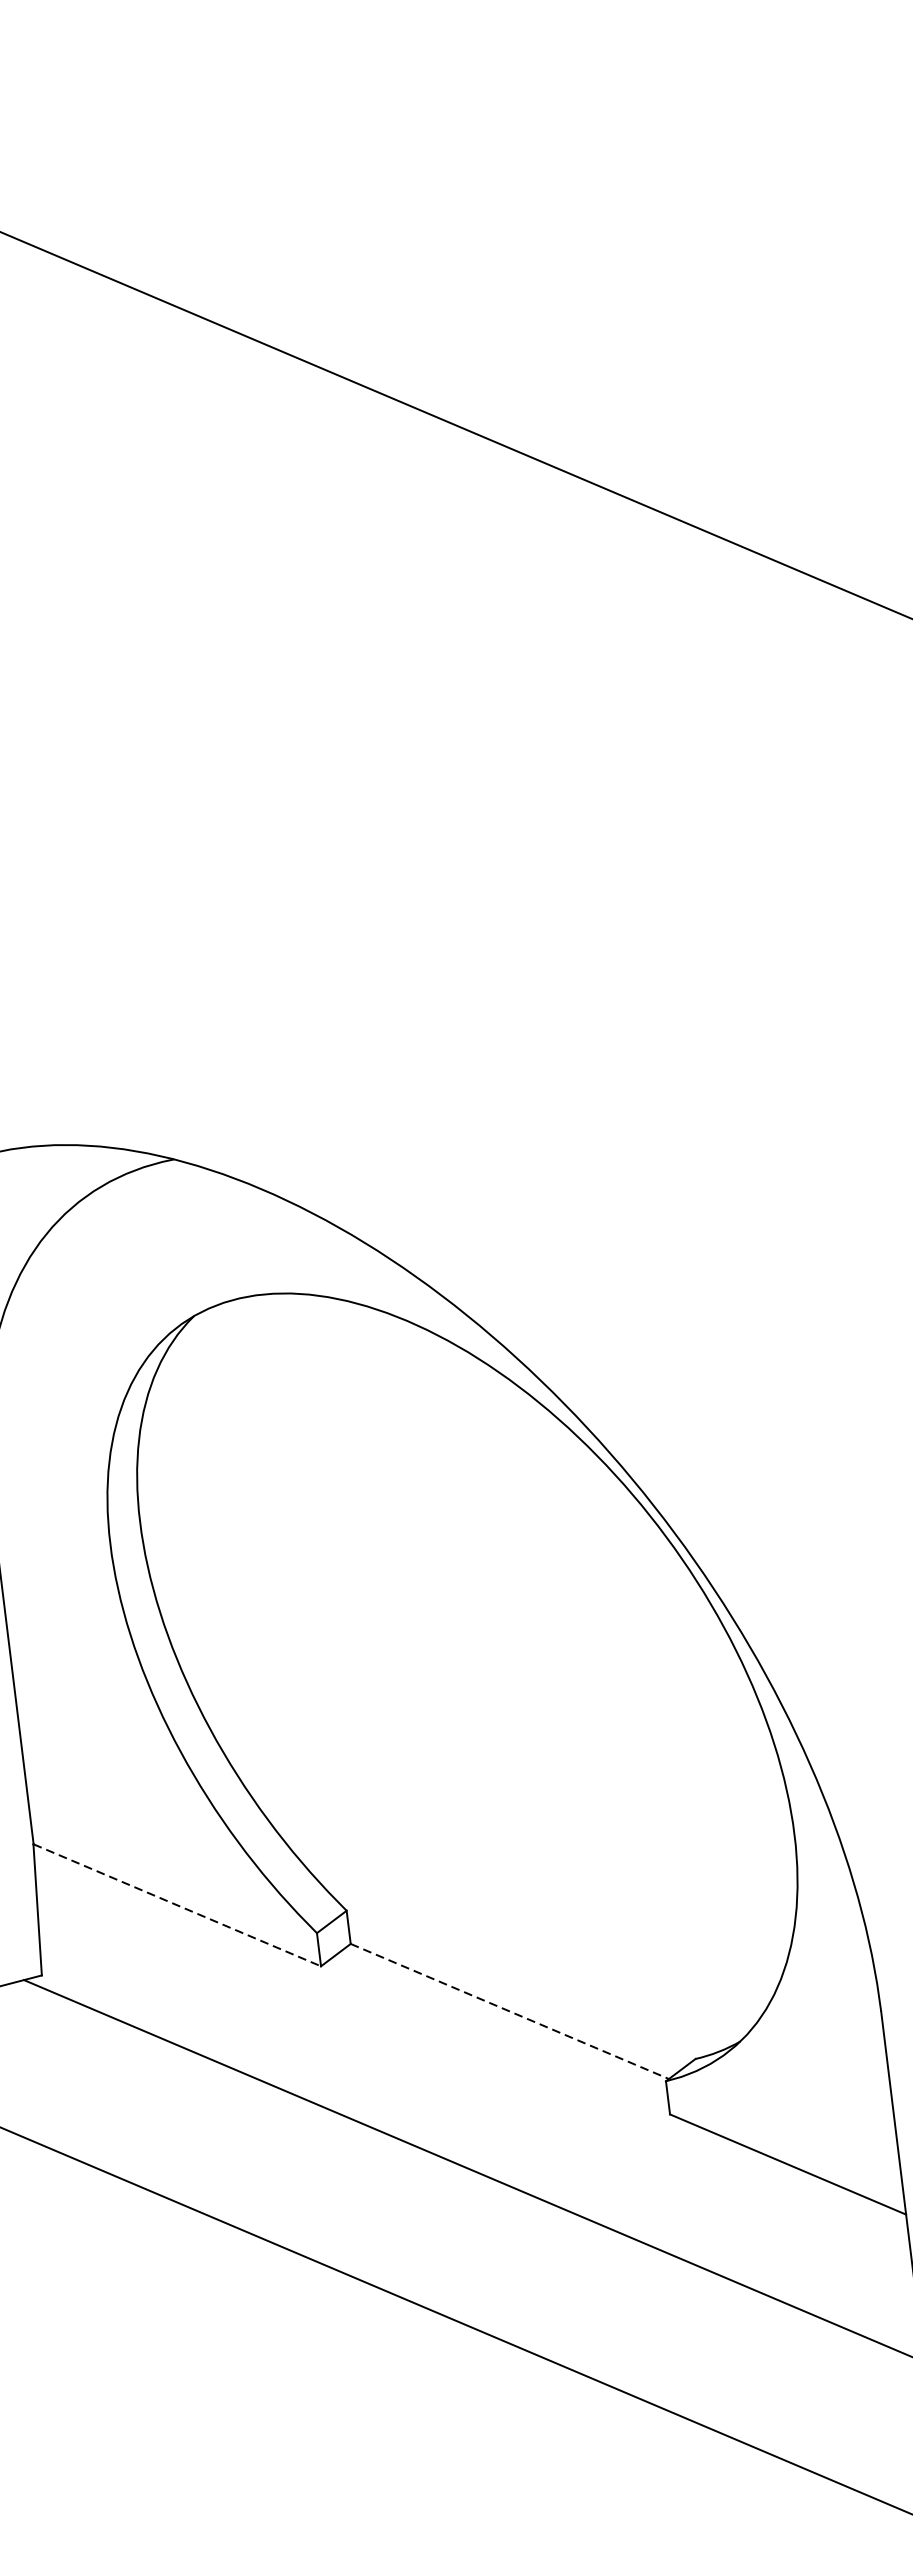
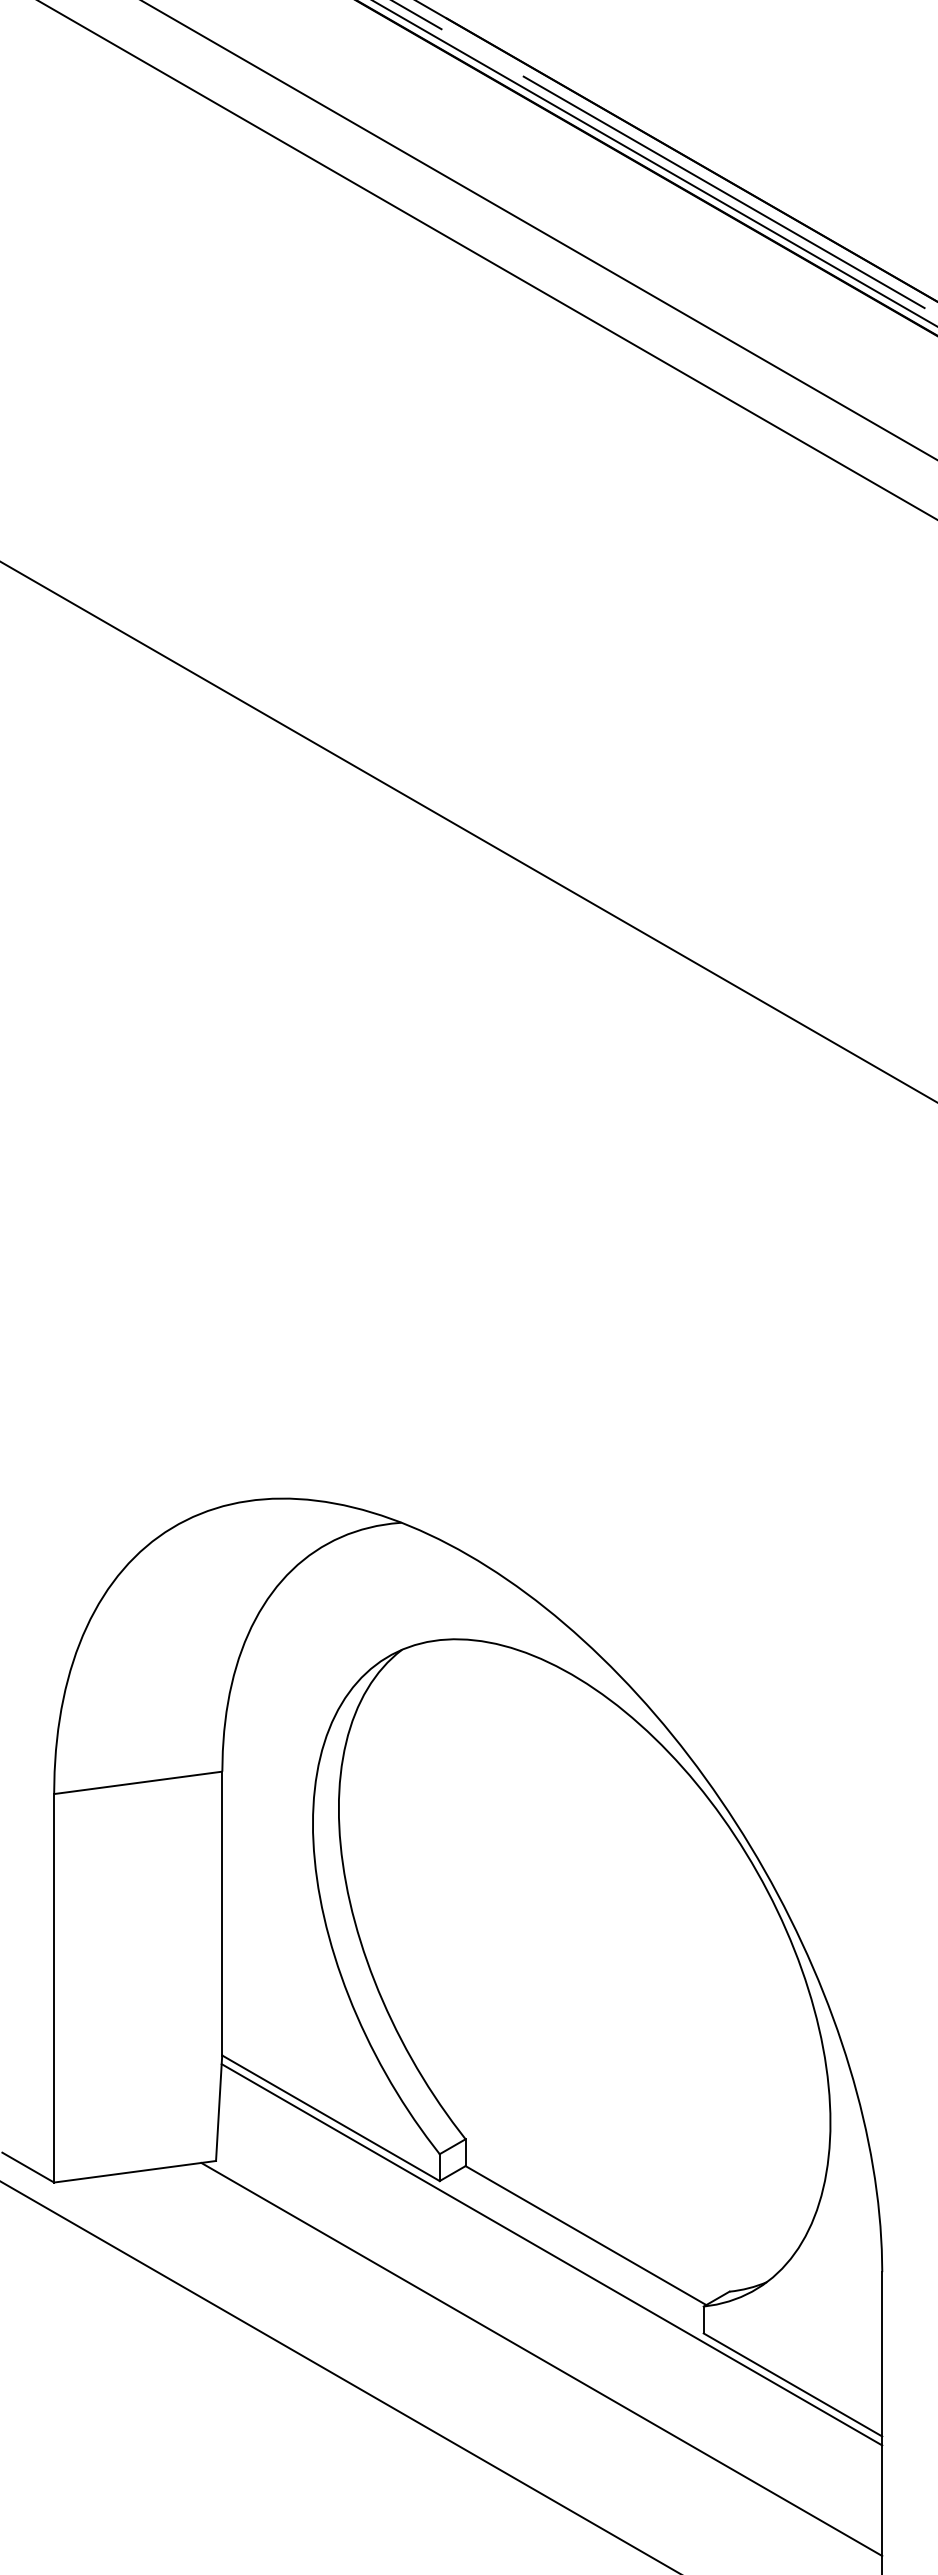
line: (177, 1905) -> (331, 2118), dashed -> solid
line: (509, 2011) -> (585, 2235), dashed -> solid
line: (470, 2040) -> (551, 2254), added

